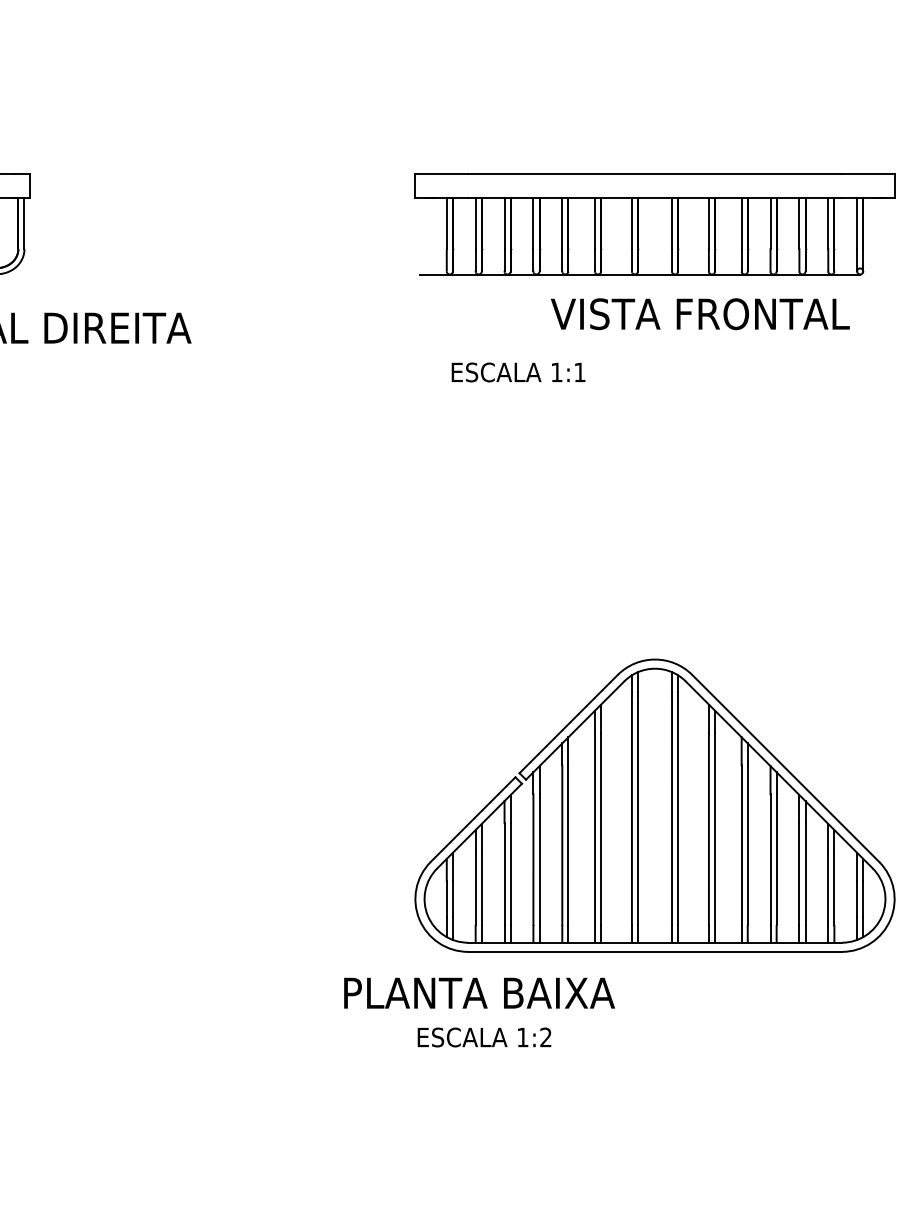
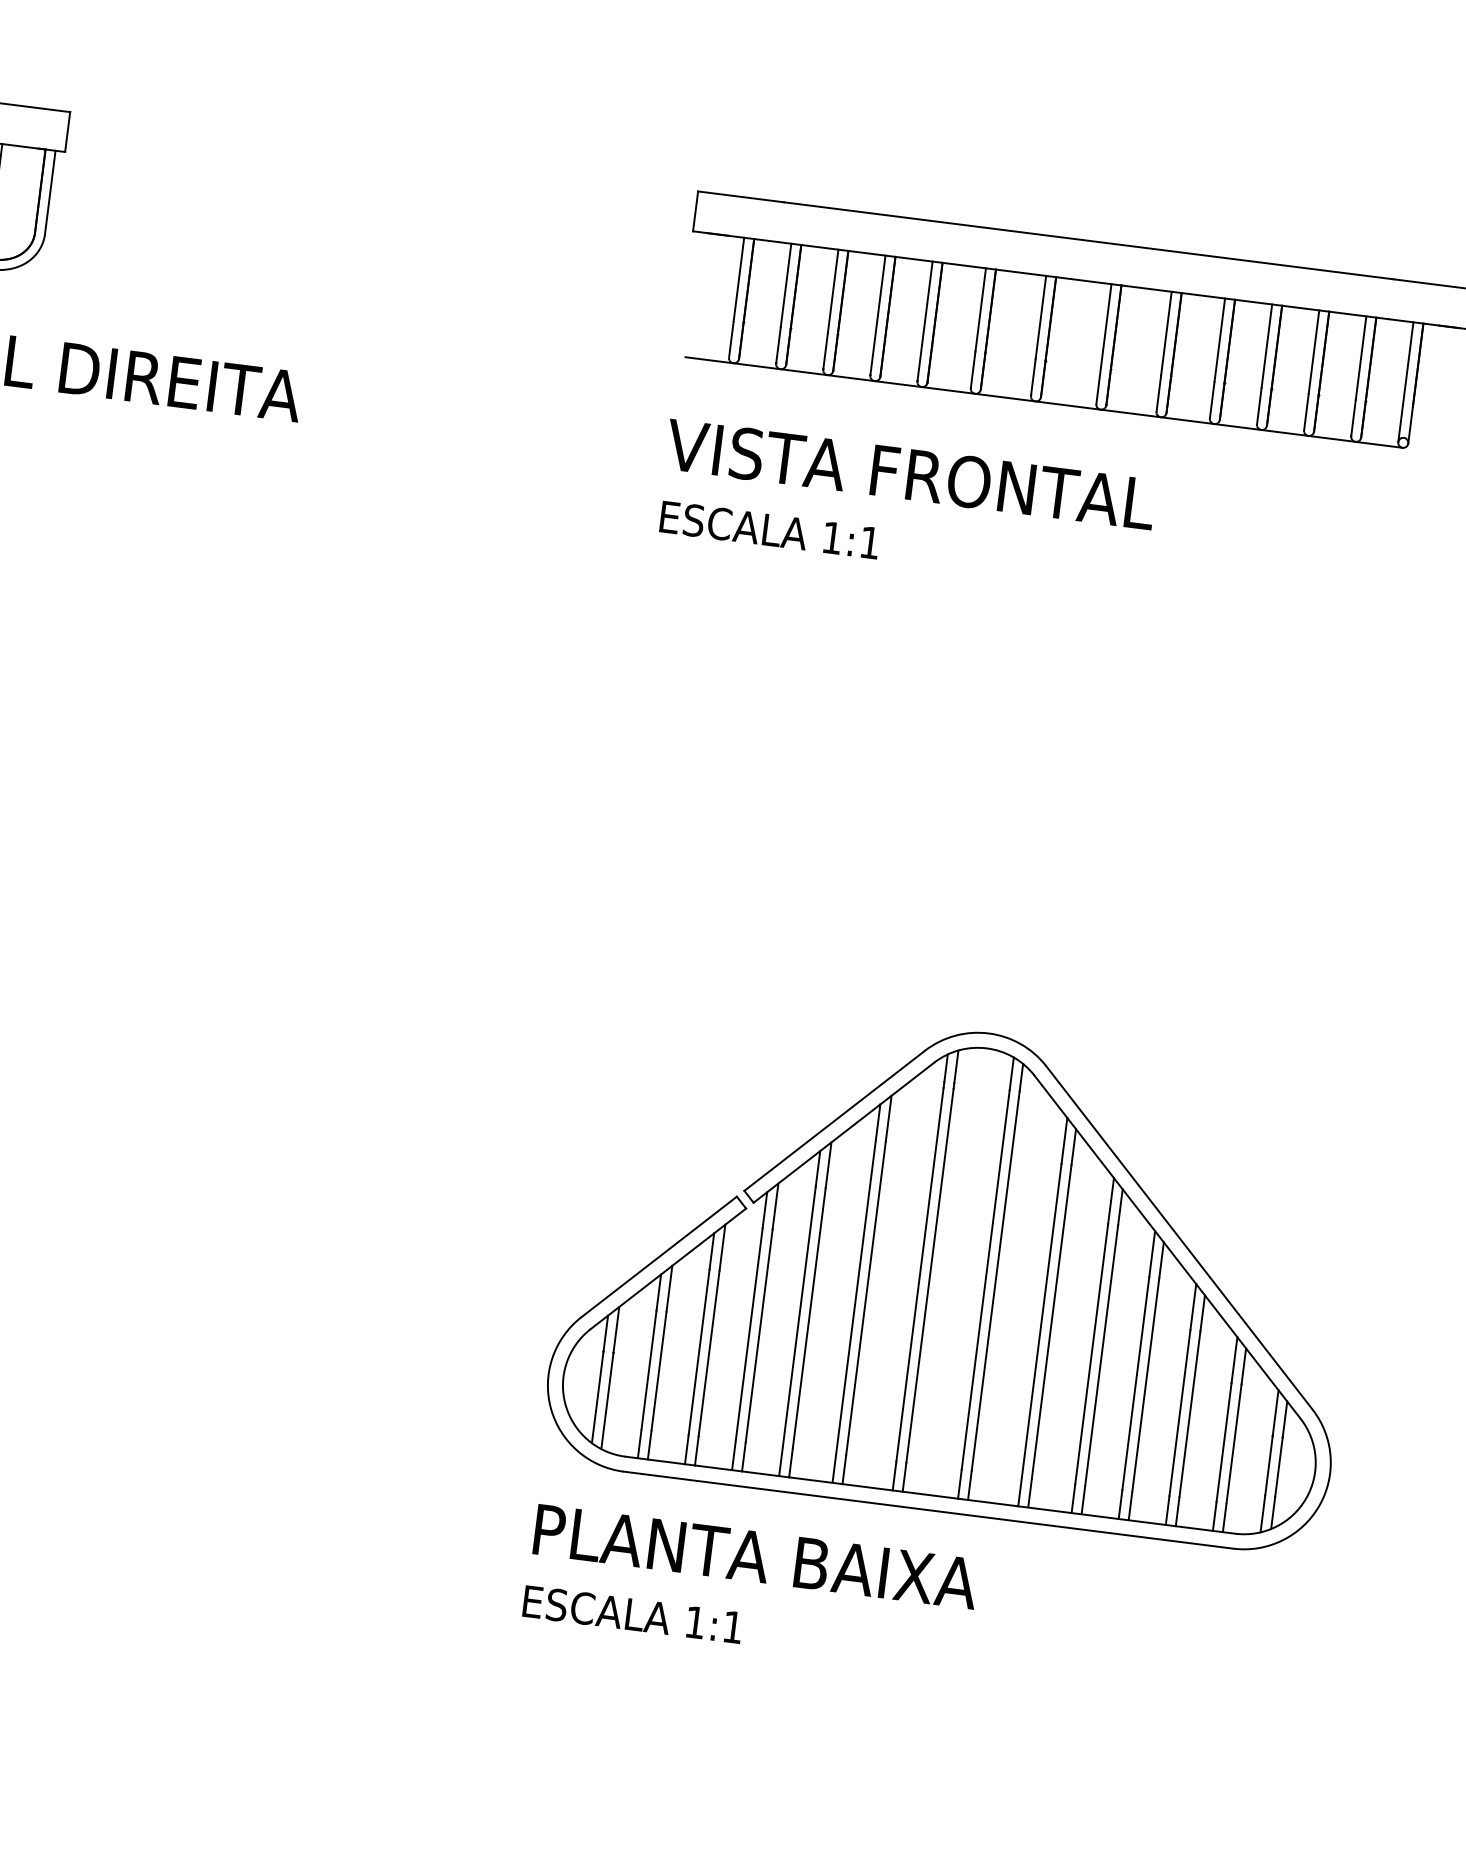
text: (700, 314) -> (910, 475), moved
text: (518, 372) -> (769, 530), moved
text: (479, 992) -> (756, 1555), moved
text: (545, 1037) -> (732, 1627), 1:2 -> 1:1

